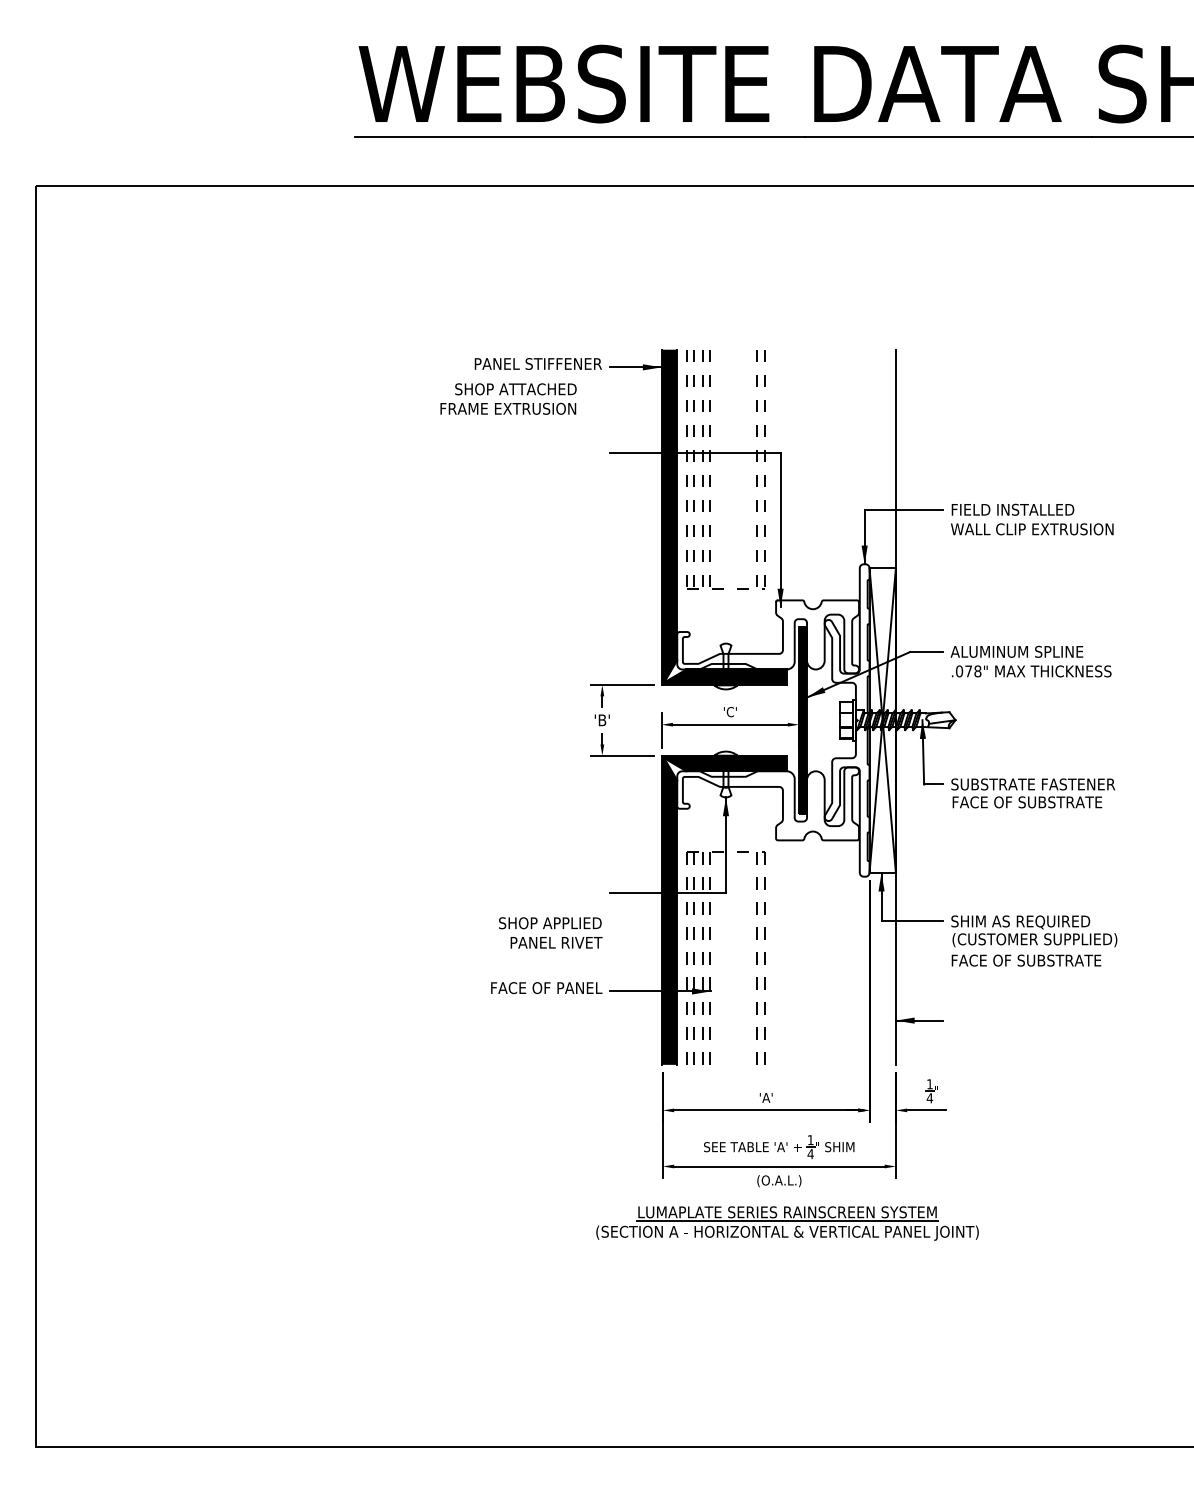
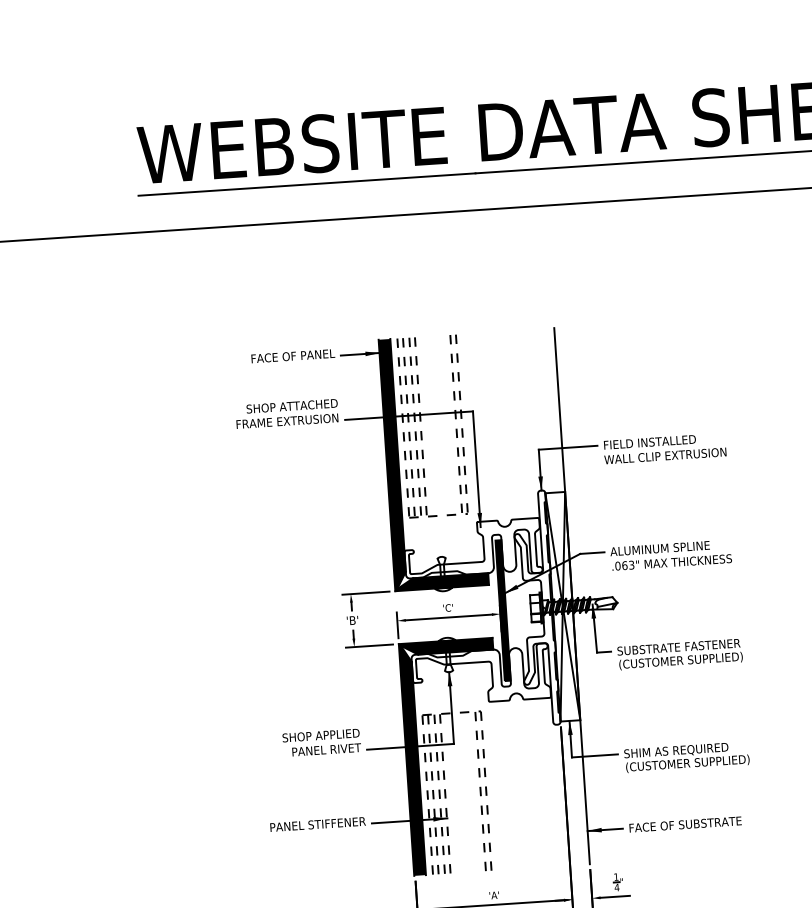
text: (538, 363) -> (287, 356), PANEL STIFFENER -> FACE OF PANEL
text: (508, 398) -> (287, 413), moved
text: (973, 671) -> (628, 565), .078" -> .063"
text: (1034, 803) -> (680, 661), FACE OF SUBSTRATE -> (CUSTOMER SUPPLIED)
text: (550, 932) -> (321, 742), moved
text: (1026, 960) -> (685, 824), moved
text: (538, 988) -> (318, 824), FACE OF PANEL -> PANEL STIFFENER

